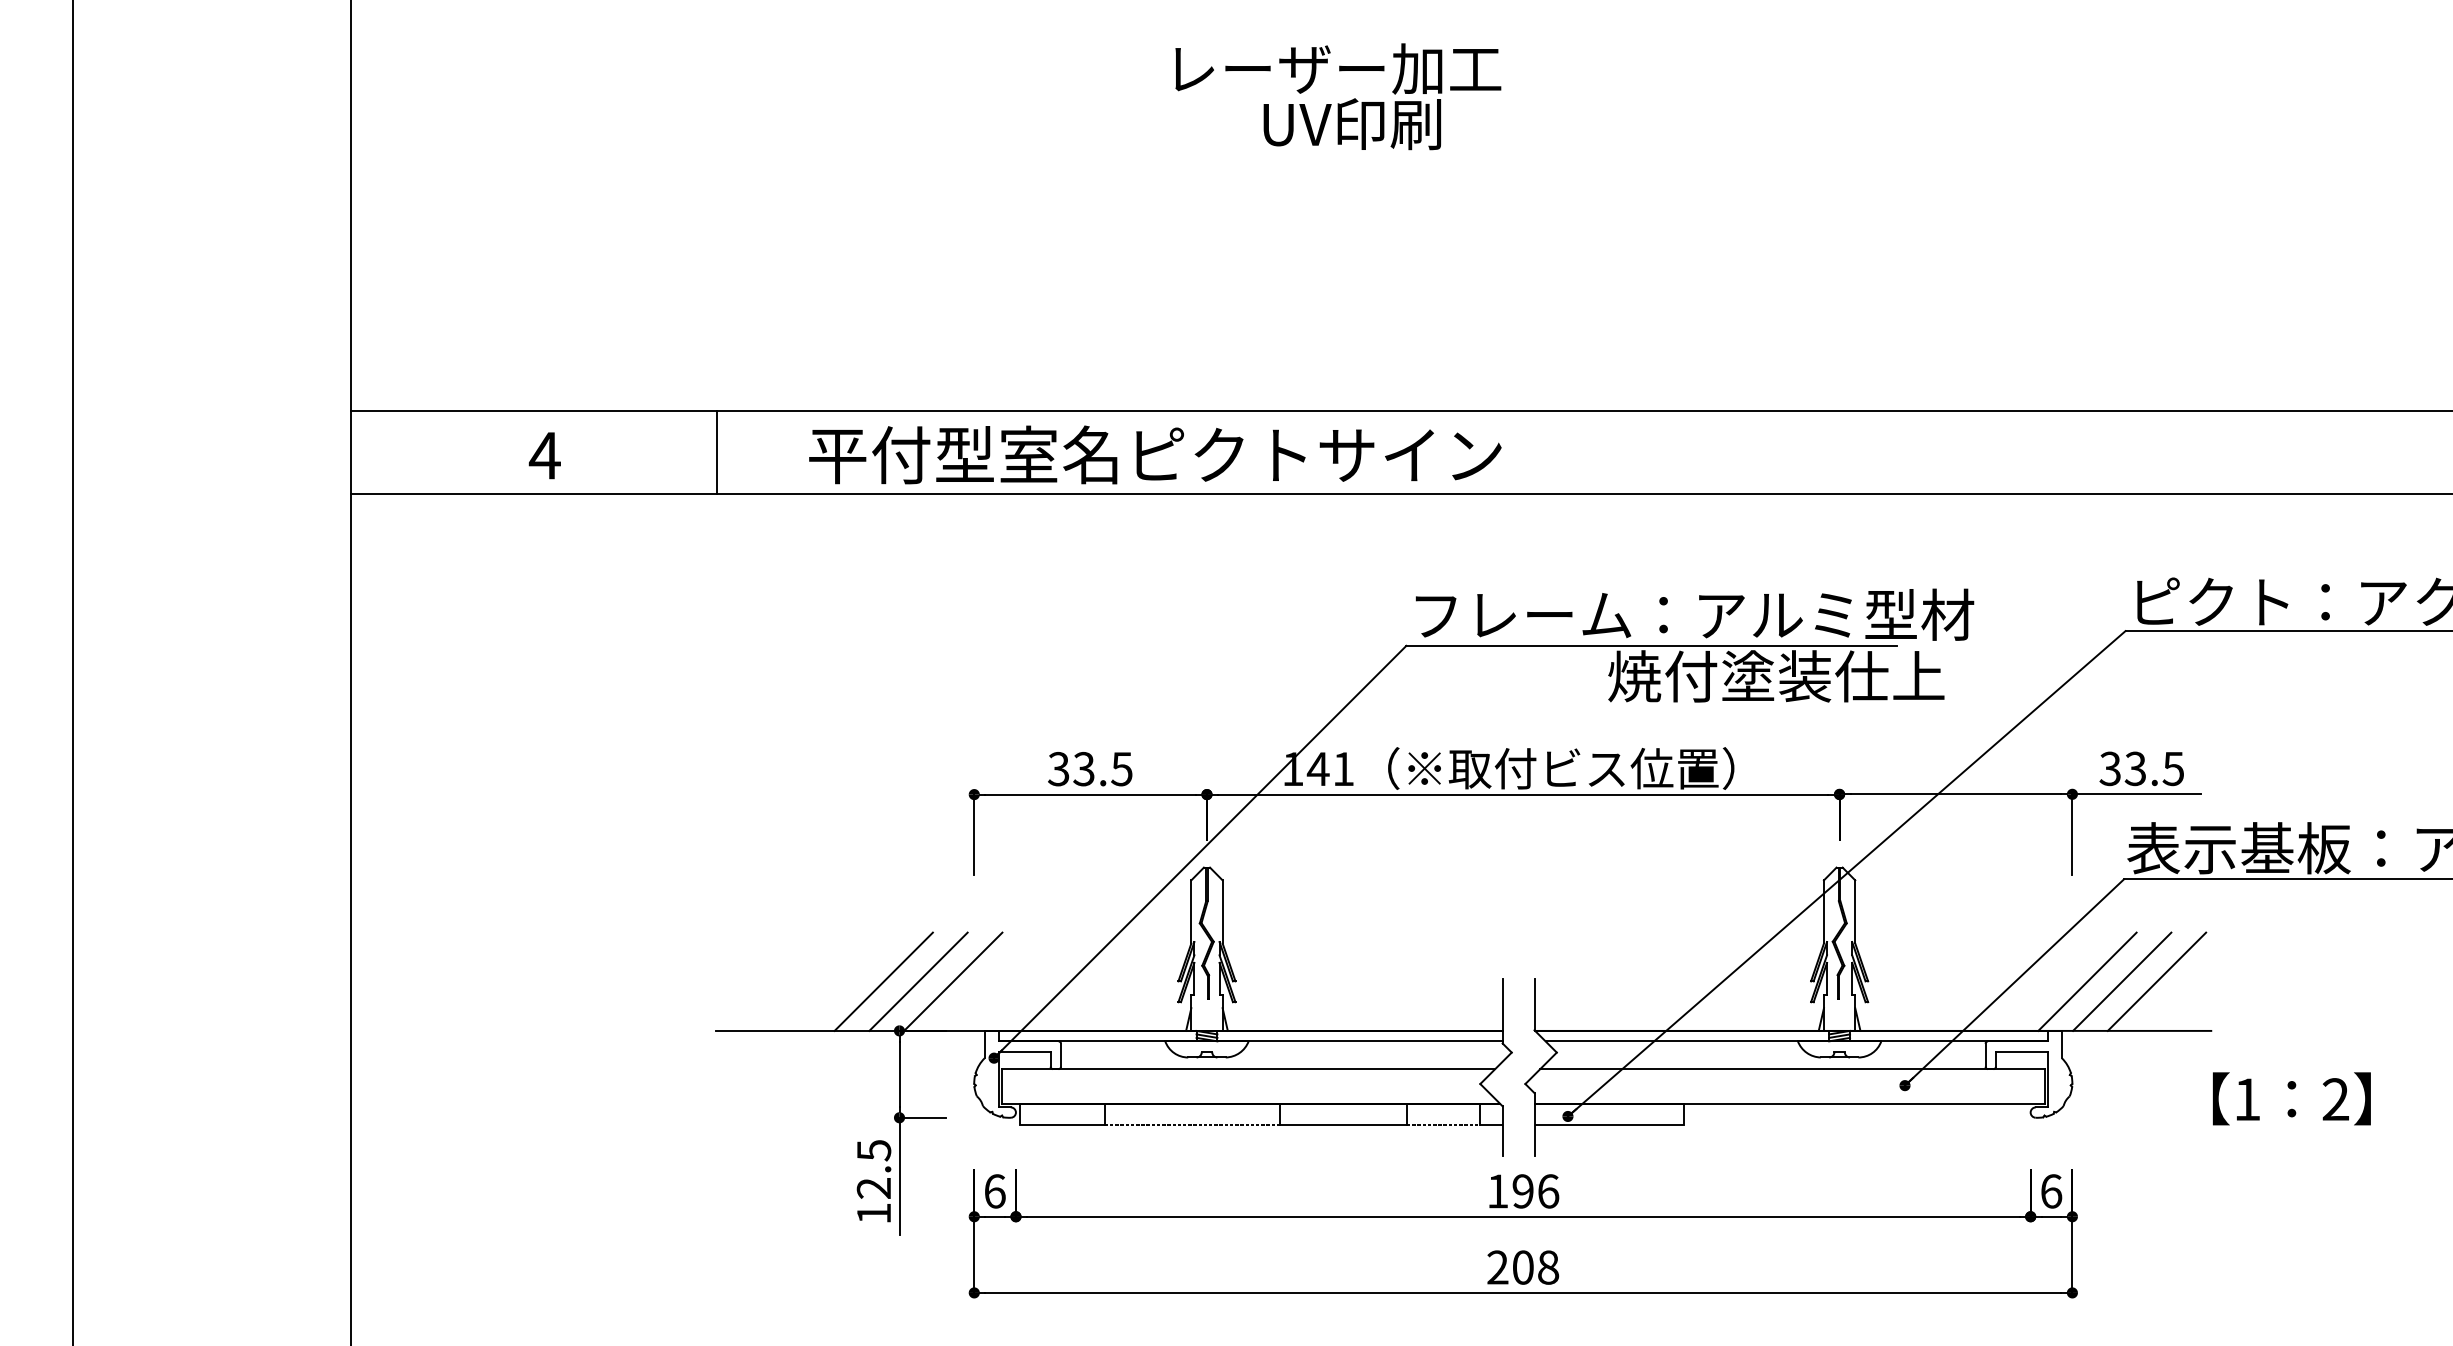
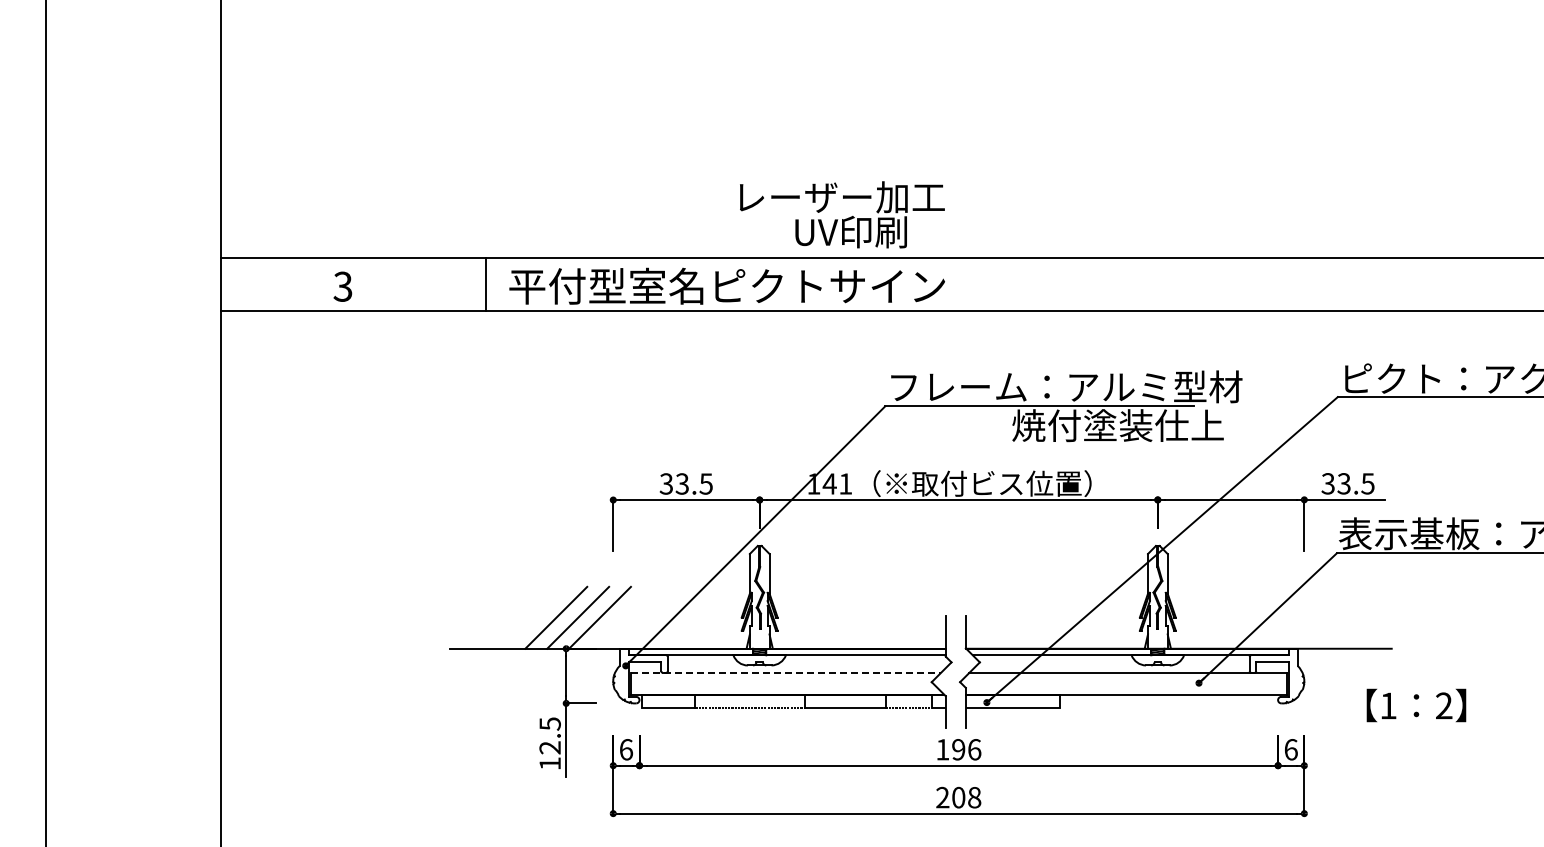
text: (1338, 96) -> (842, 214), moved
line: (717, 452) -> (486, 284), moved
text: (545, 455) -> (343, 286), 4 -> 3
line: (2086, 981) -> (1313, 617), removed
line: (2121, 981) -> (1335, 617), removed
line: (2156, 981) -> (1357, 617), removed
line: (1249, 1068) -> (786, 672), solid -> dashed
text: (2291, 1098) -> (1416, 705), moved

